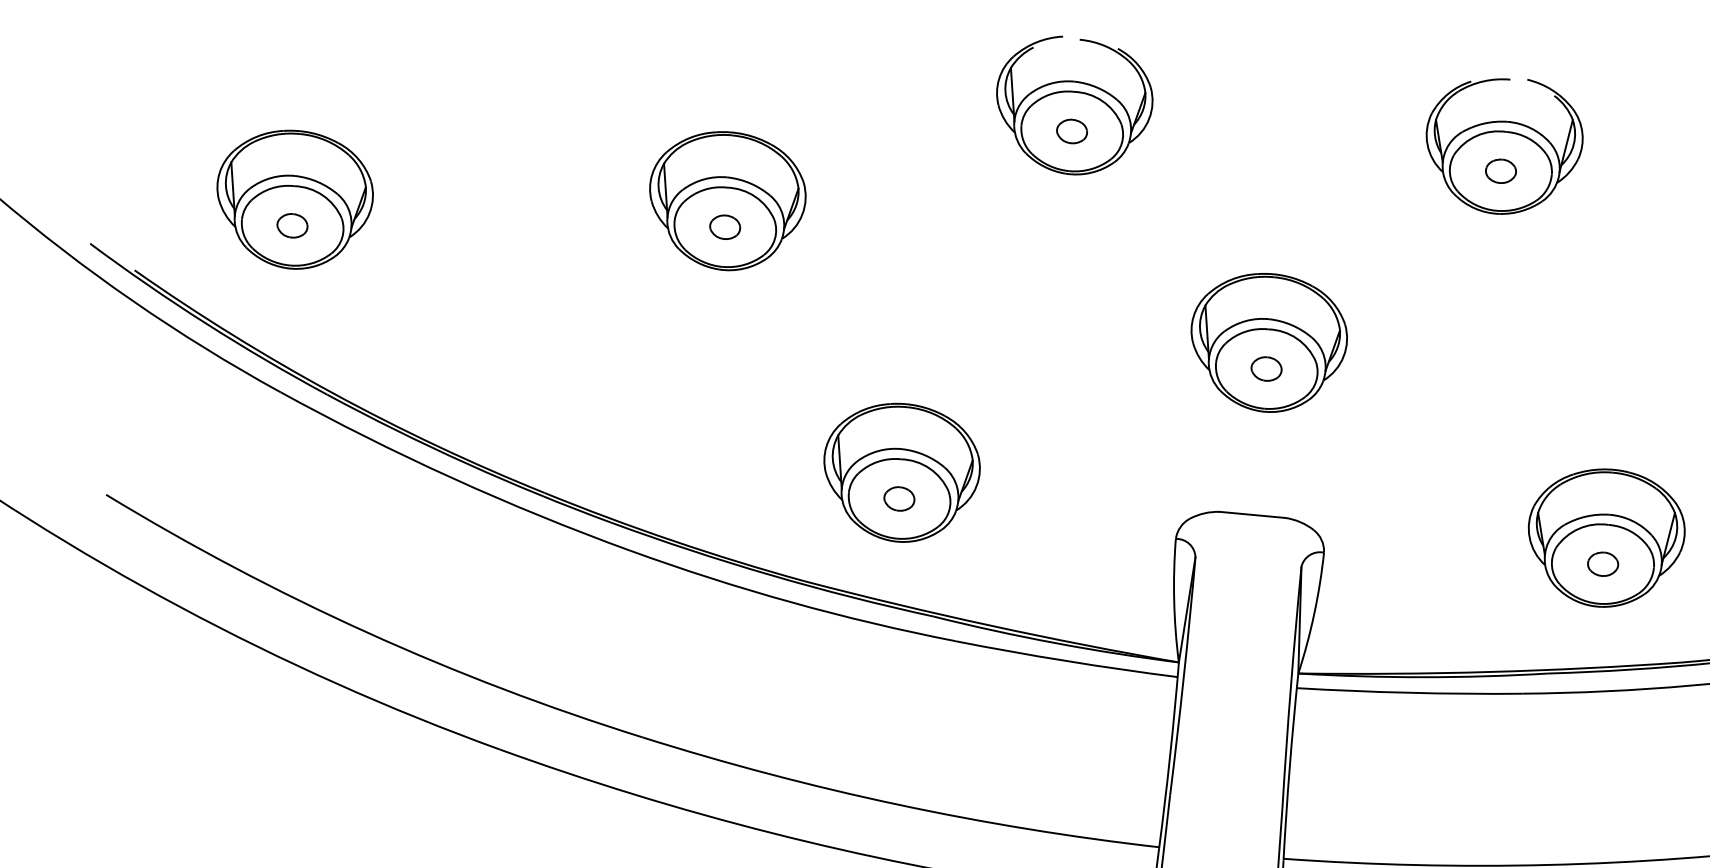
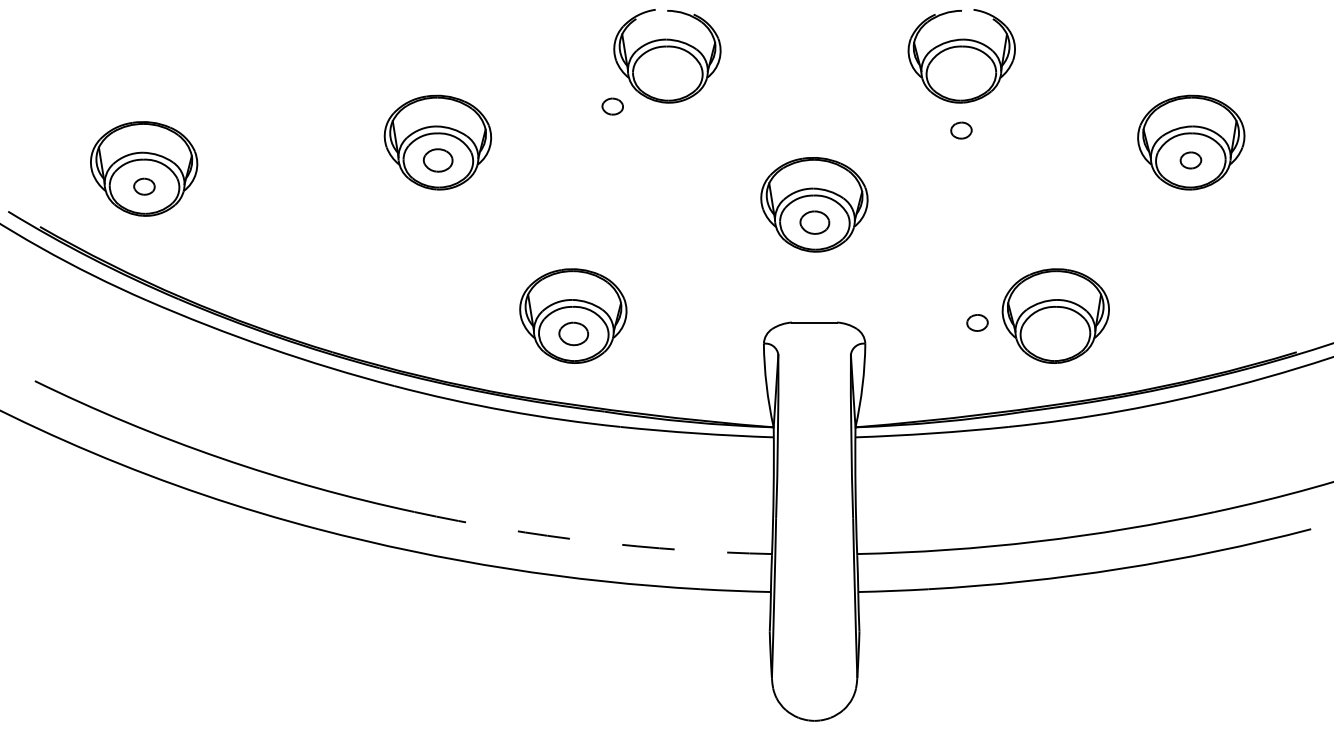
part: (1071, 131) -> (612, 106), moved
part: (1501, 171) -> (961, 130), moved
part: (725, 227) -> (438, 160), size x1.4
part: (1266, 368) -> (814, 222), size x1.4
part: (899, 498) -> (573, 333), size x1.4
part: (1603, 563) -> (977, 322), moved
arc: (898, 804) -> (592, 541), solid -> dashed

